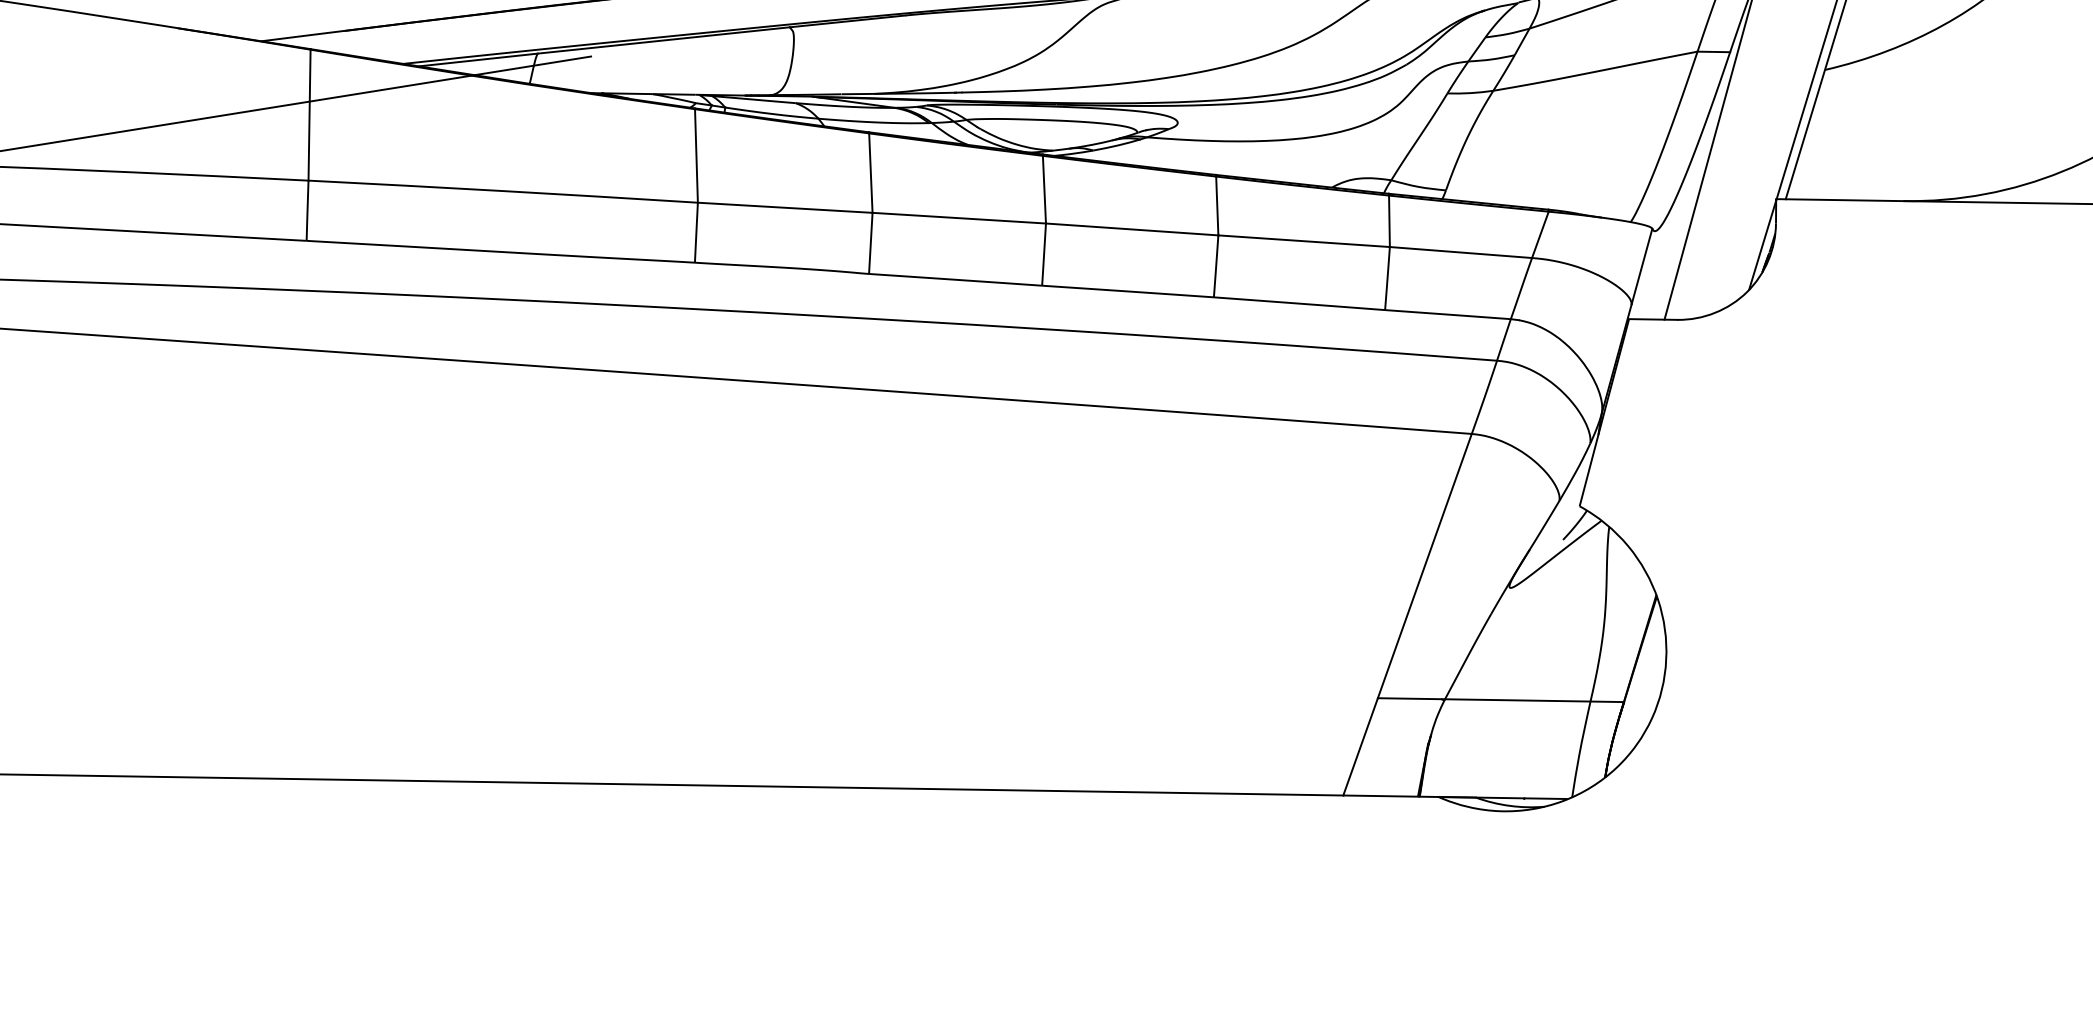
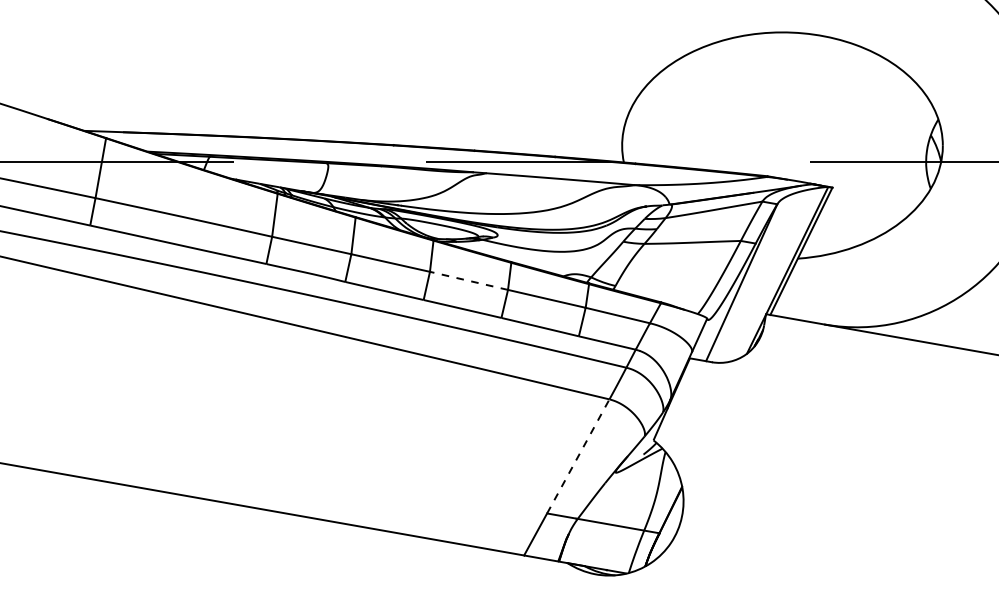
line: (1130, 228) -> (468, 280), solid -> dashed
line: (1425, 566) -> (578, 456), solid -> dashed

